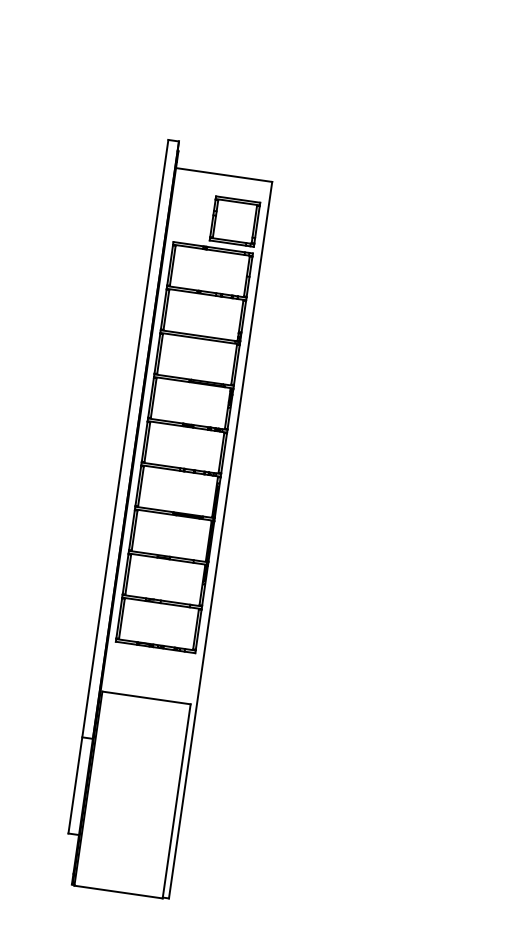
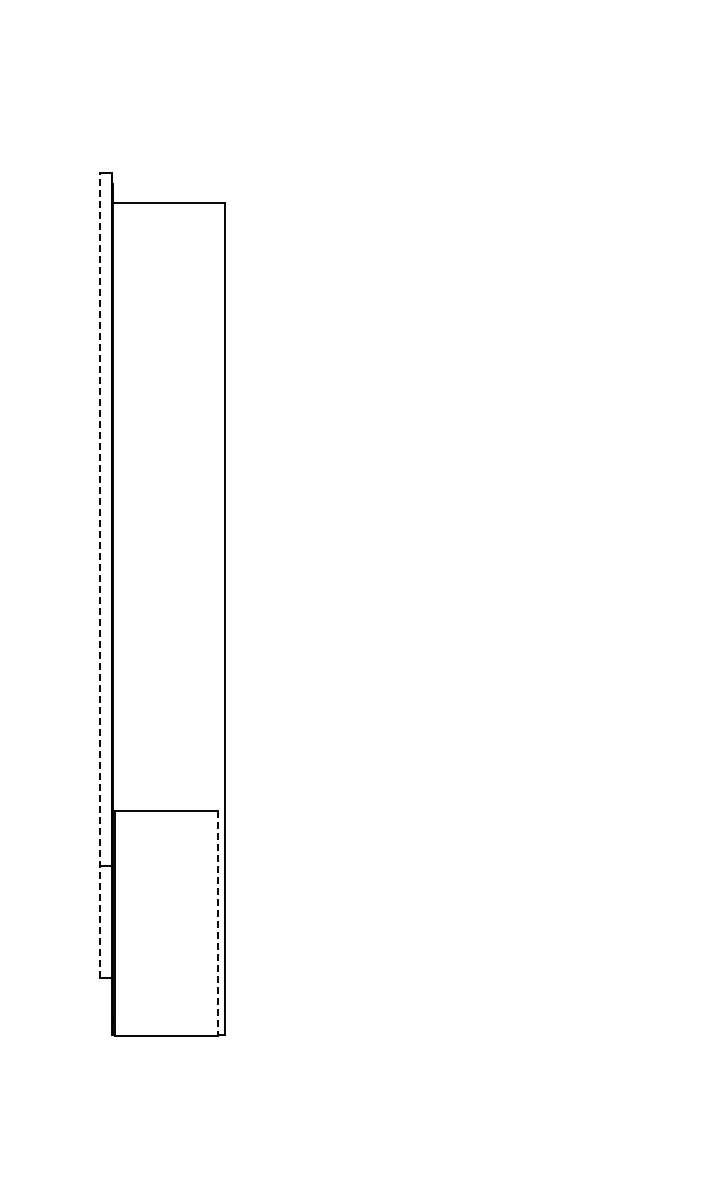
part: (187, 422) -> (168, 490), removed
line: (118, 486) -> (99, 575), solid -> dashed
line: (176, 801) -> (217, 923), solid -> dashed

